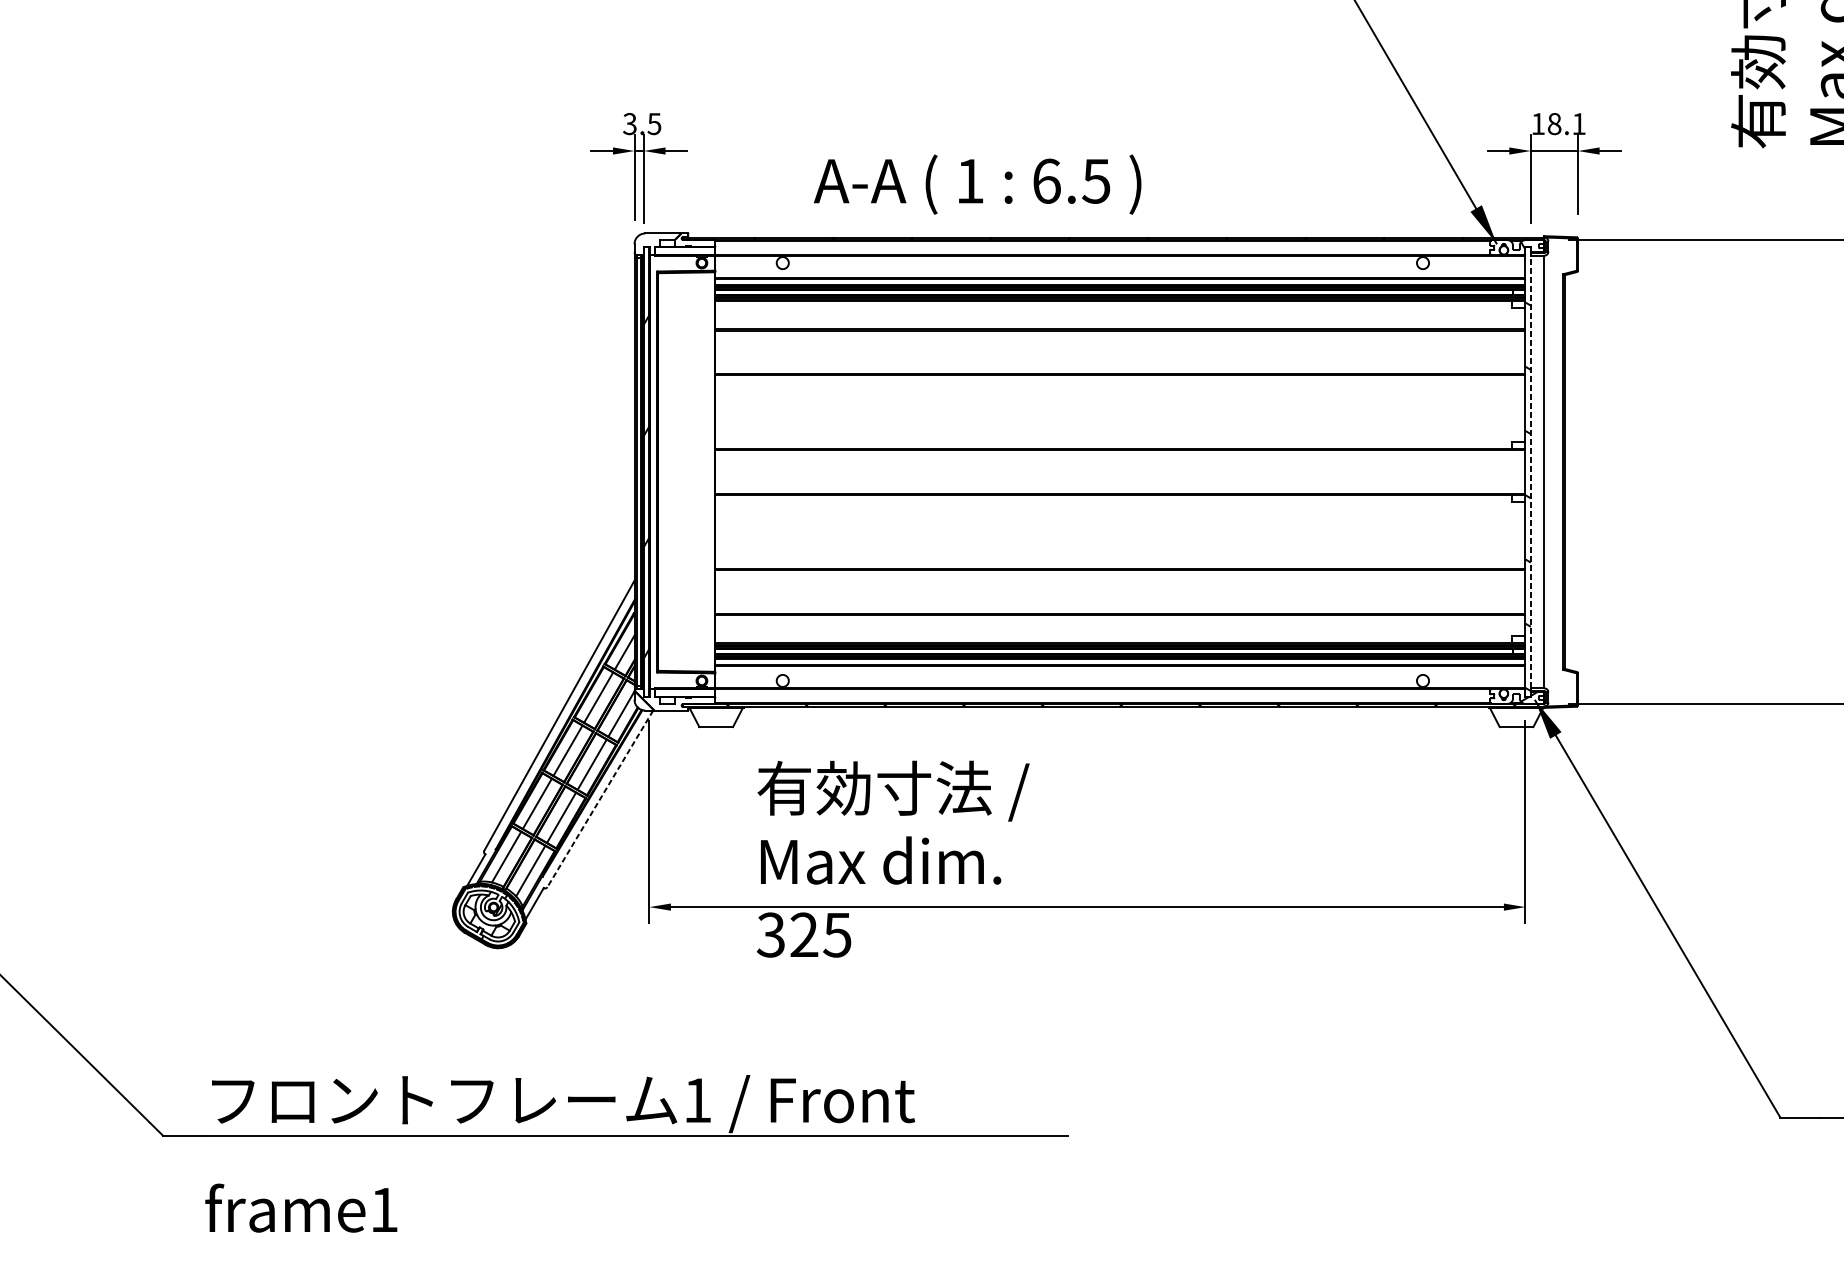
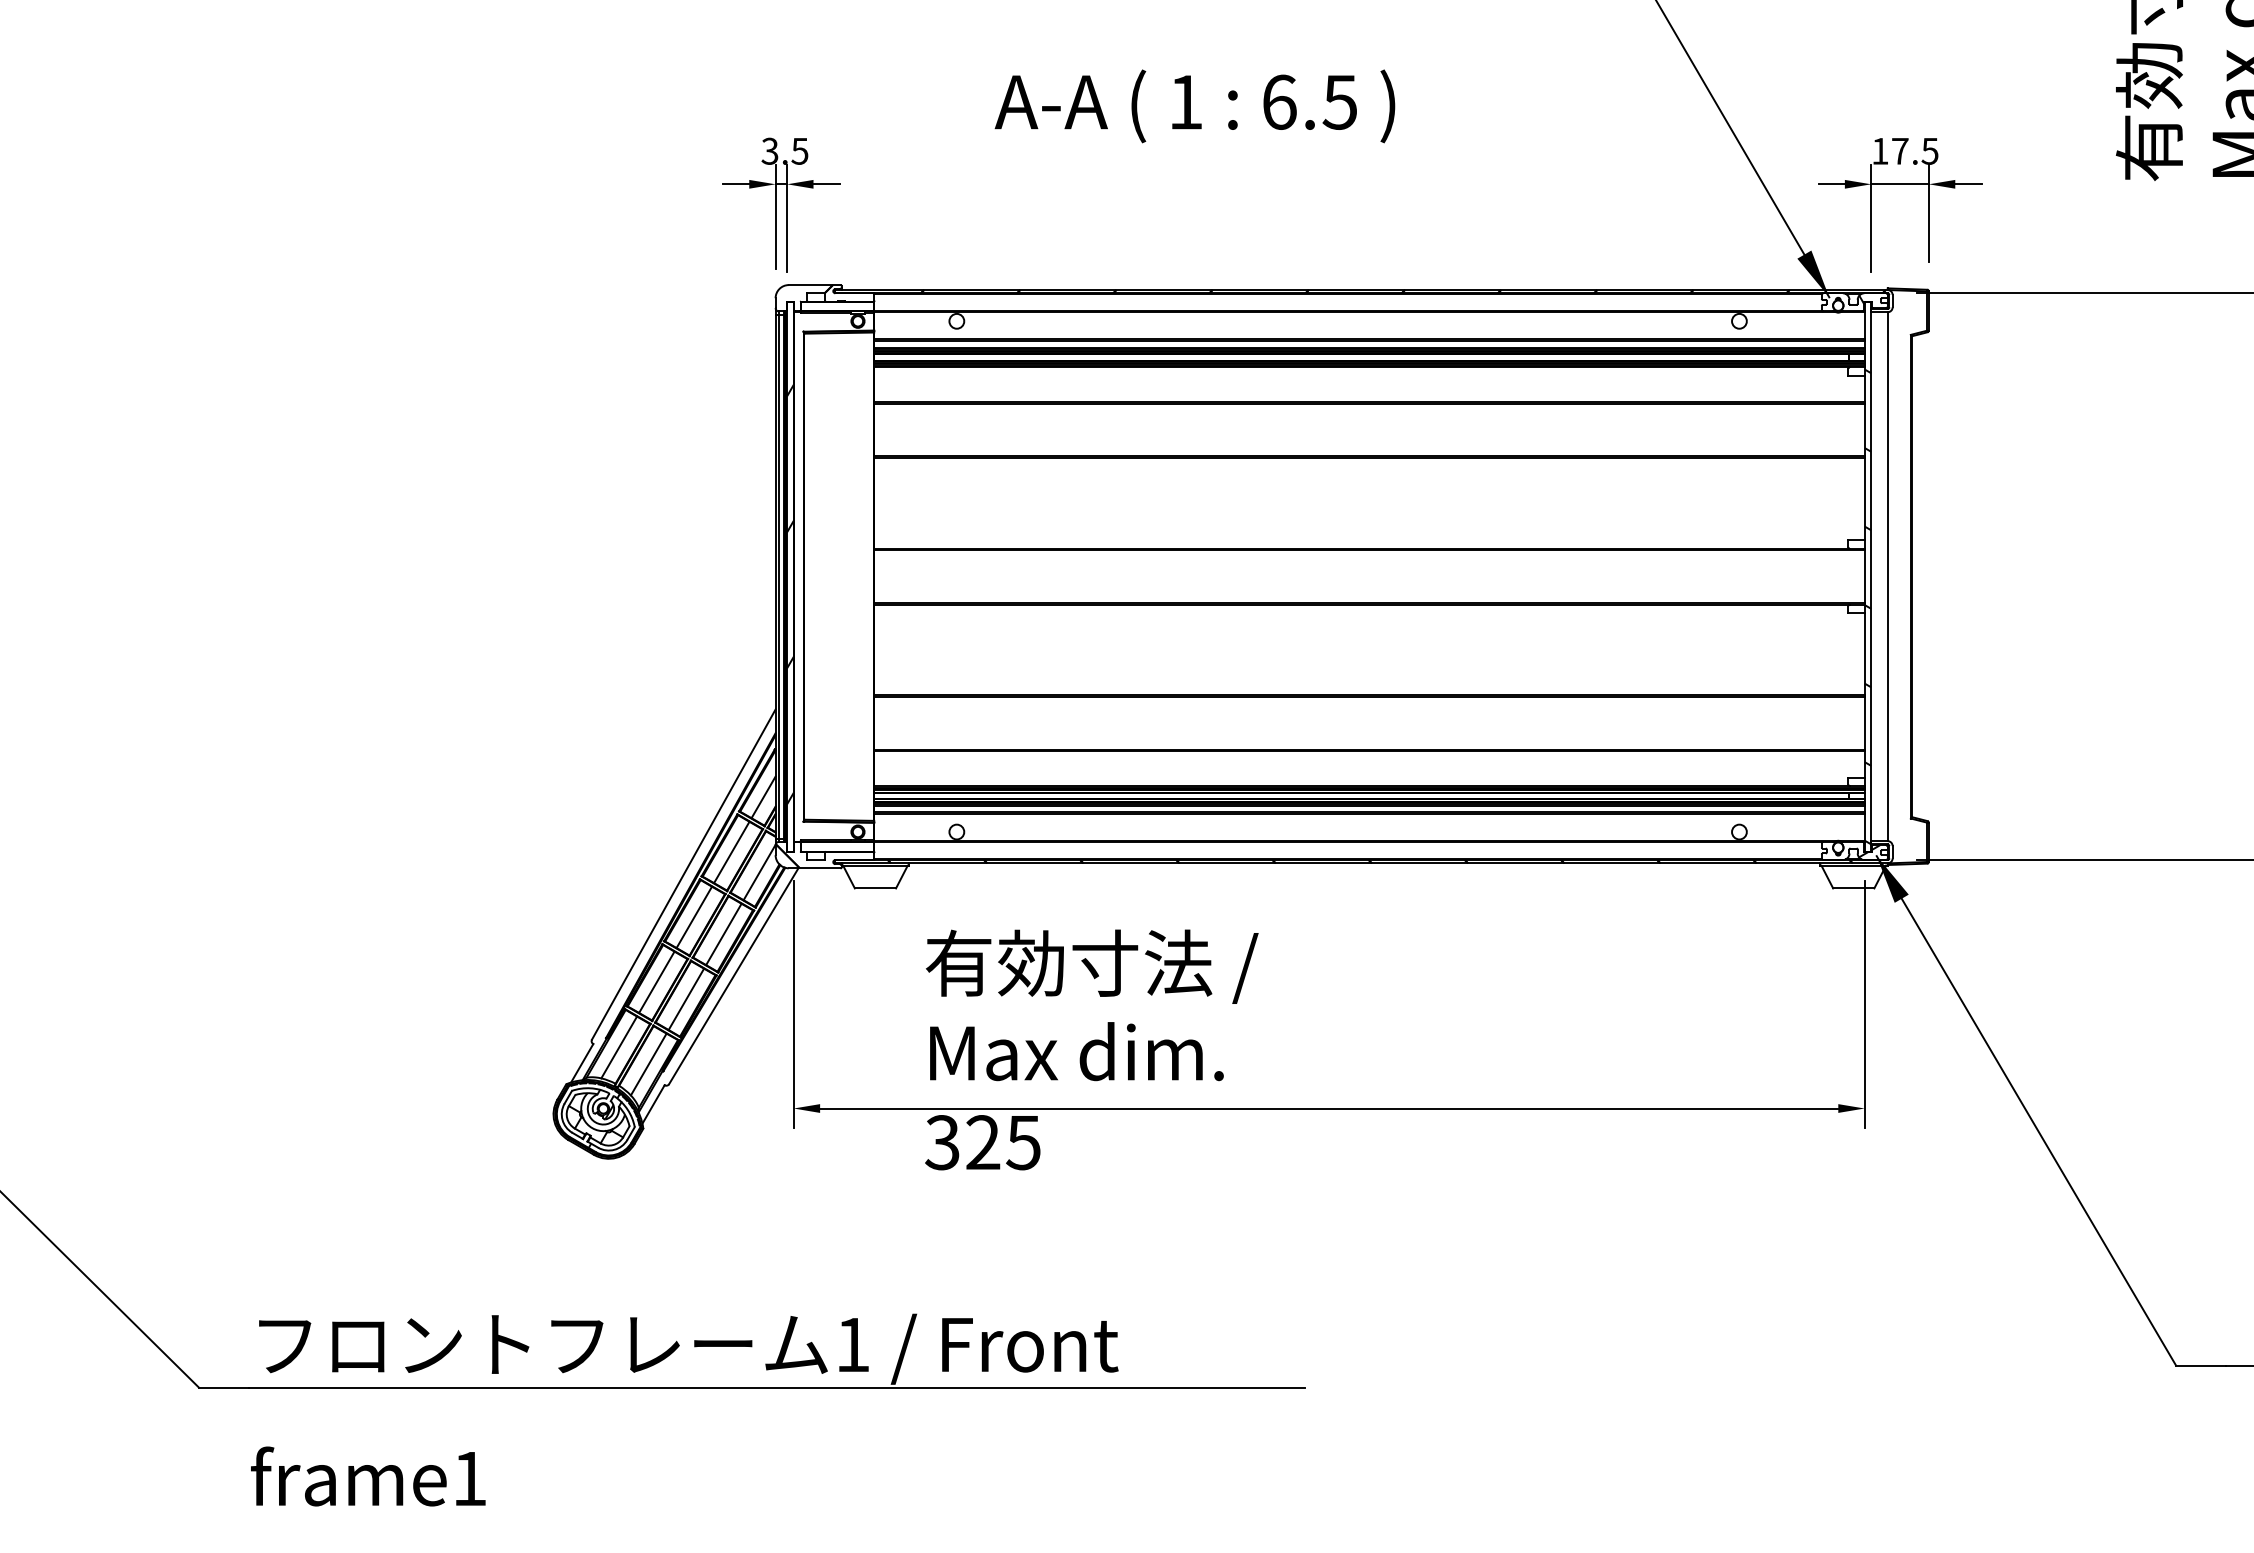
text: (1567, 123) -> (1915, 150), 18.1 -> 17.5
text: (977, 184) -> (1194, 106), moved
line: (1531, 471) -> (1871, 576), dashed -> solid
line: (600, 799) -> (733, 976), dashed -> solid

